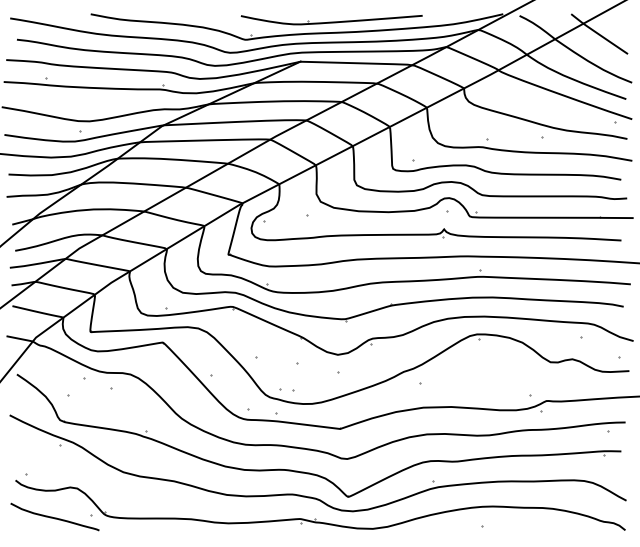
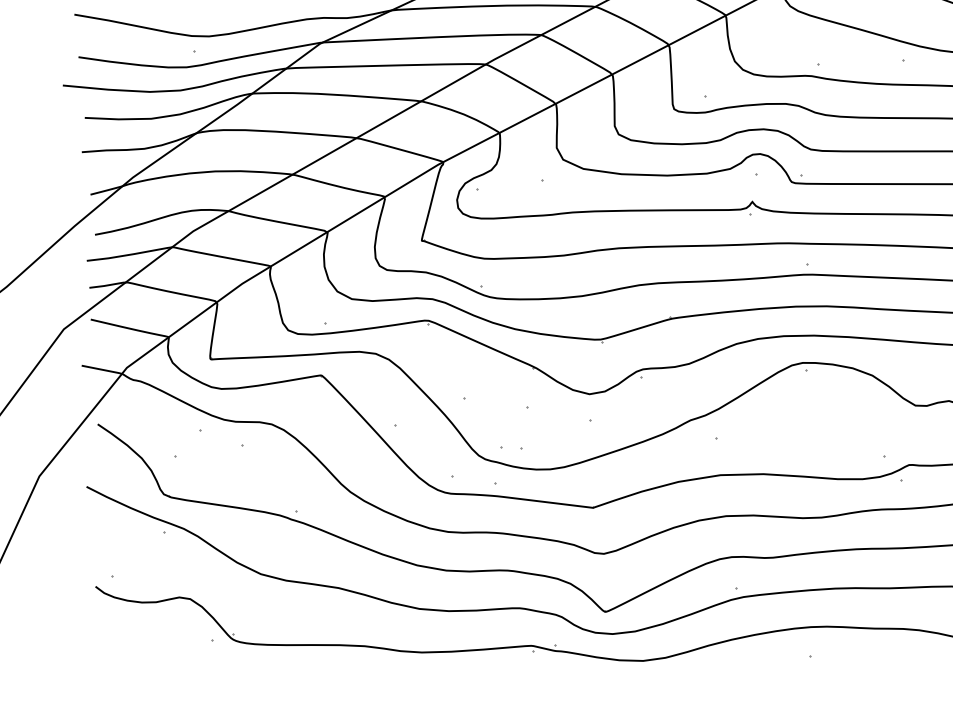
curve: (54, 517) -> (155, 643), removed

